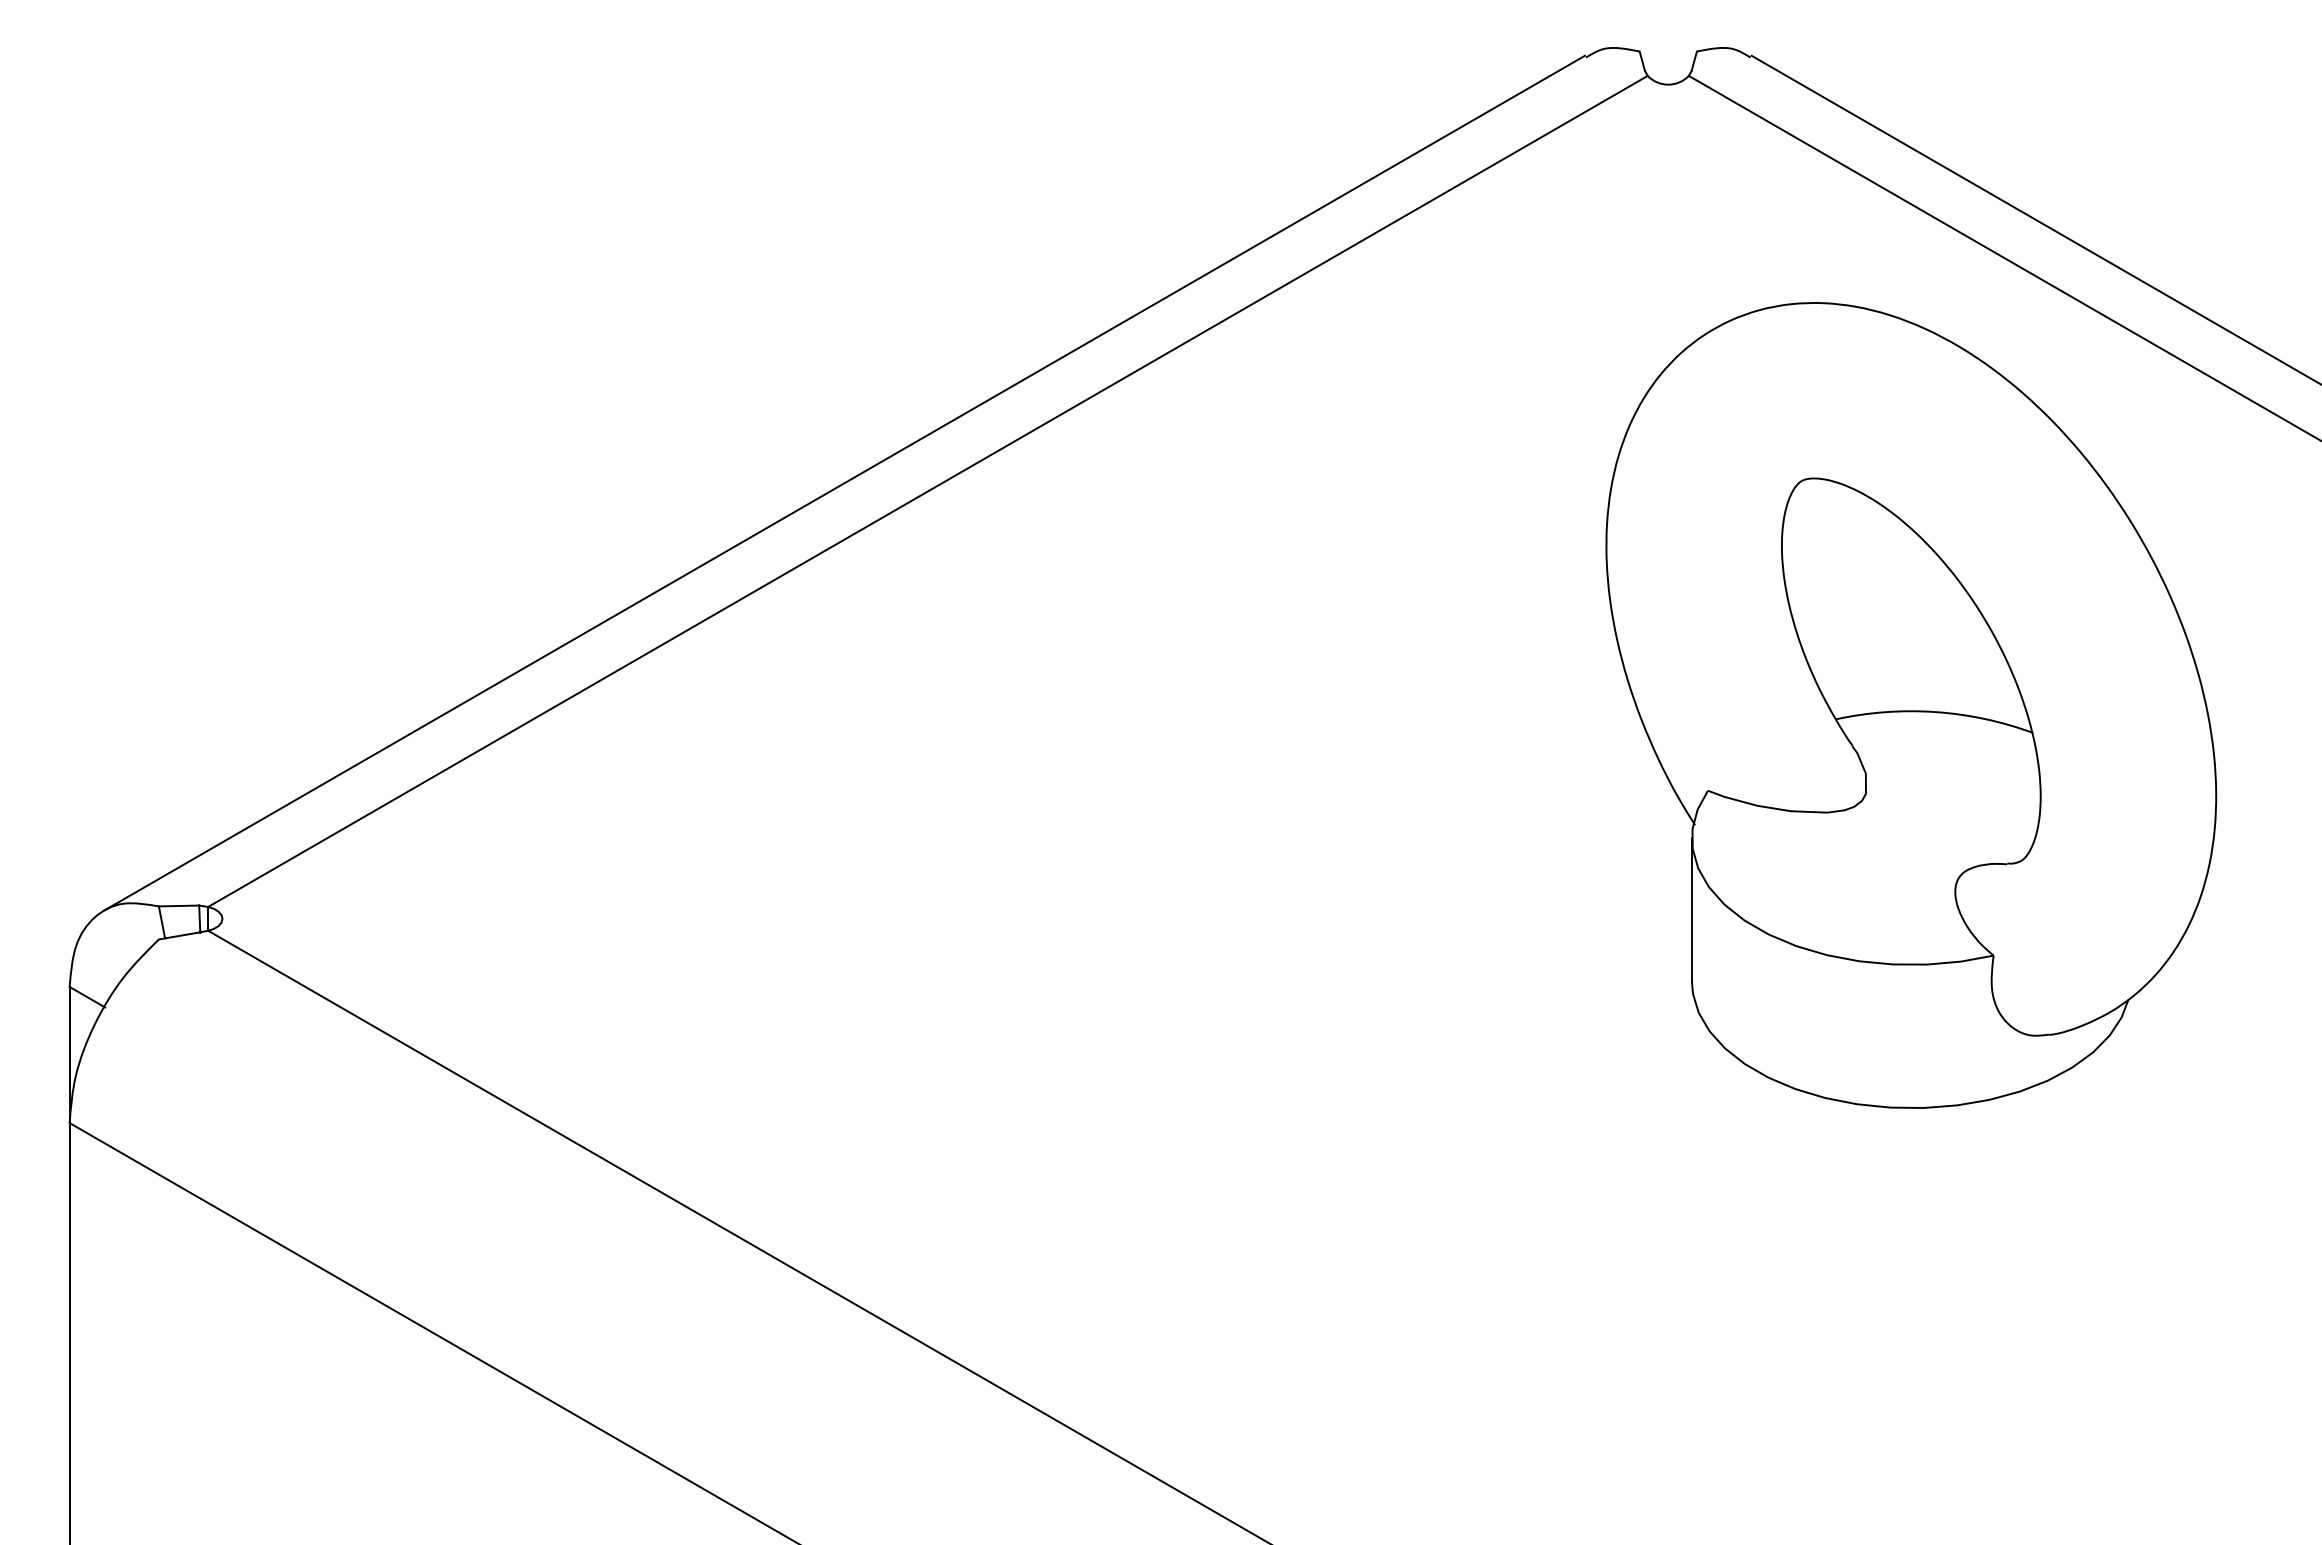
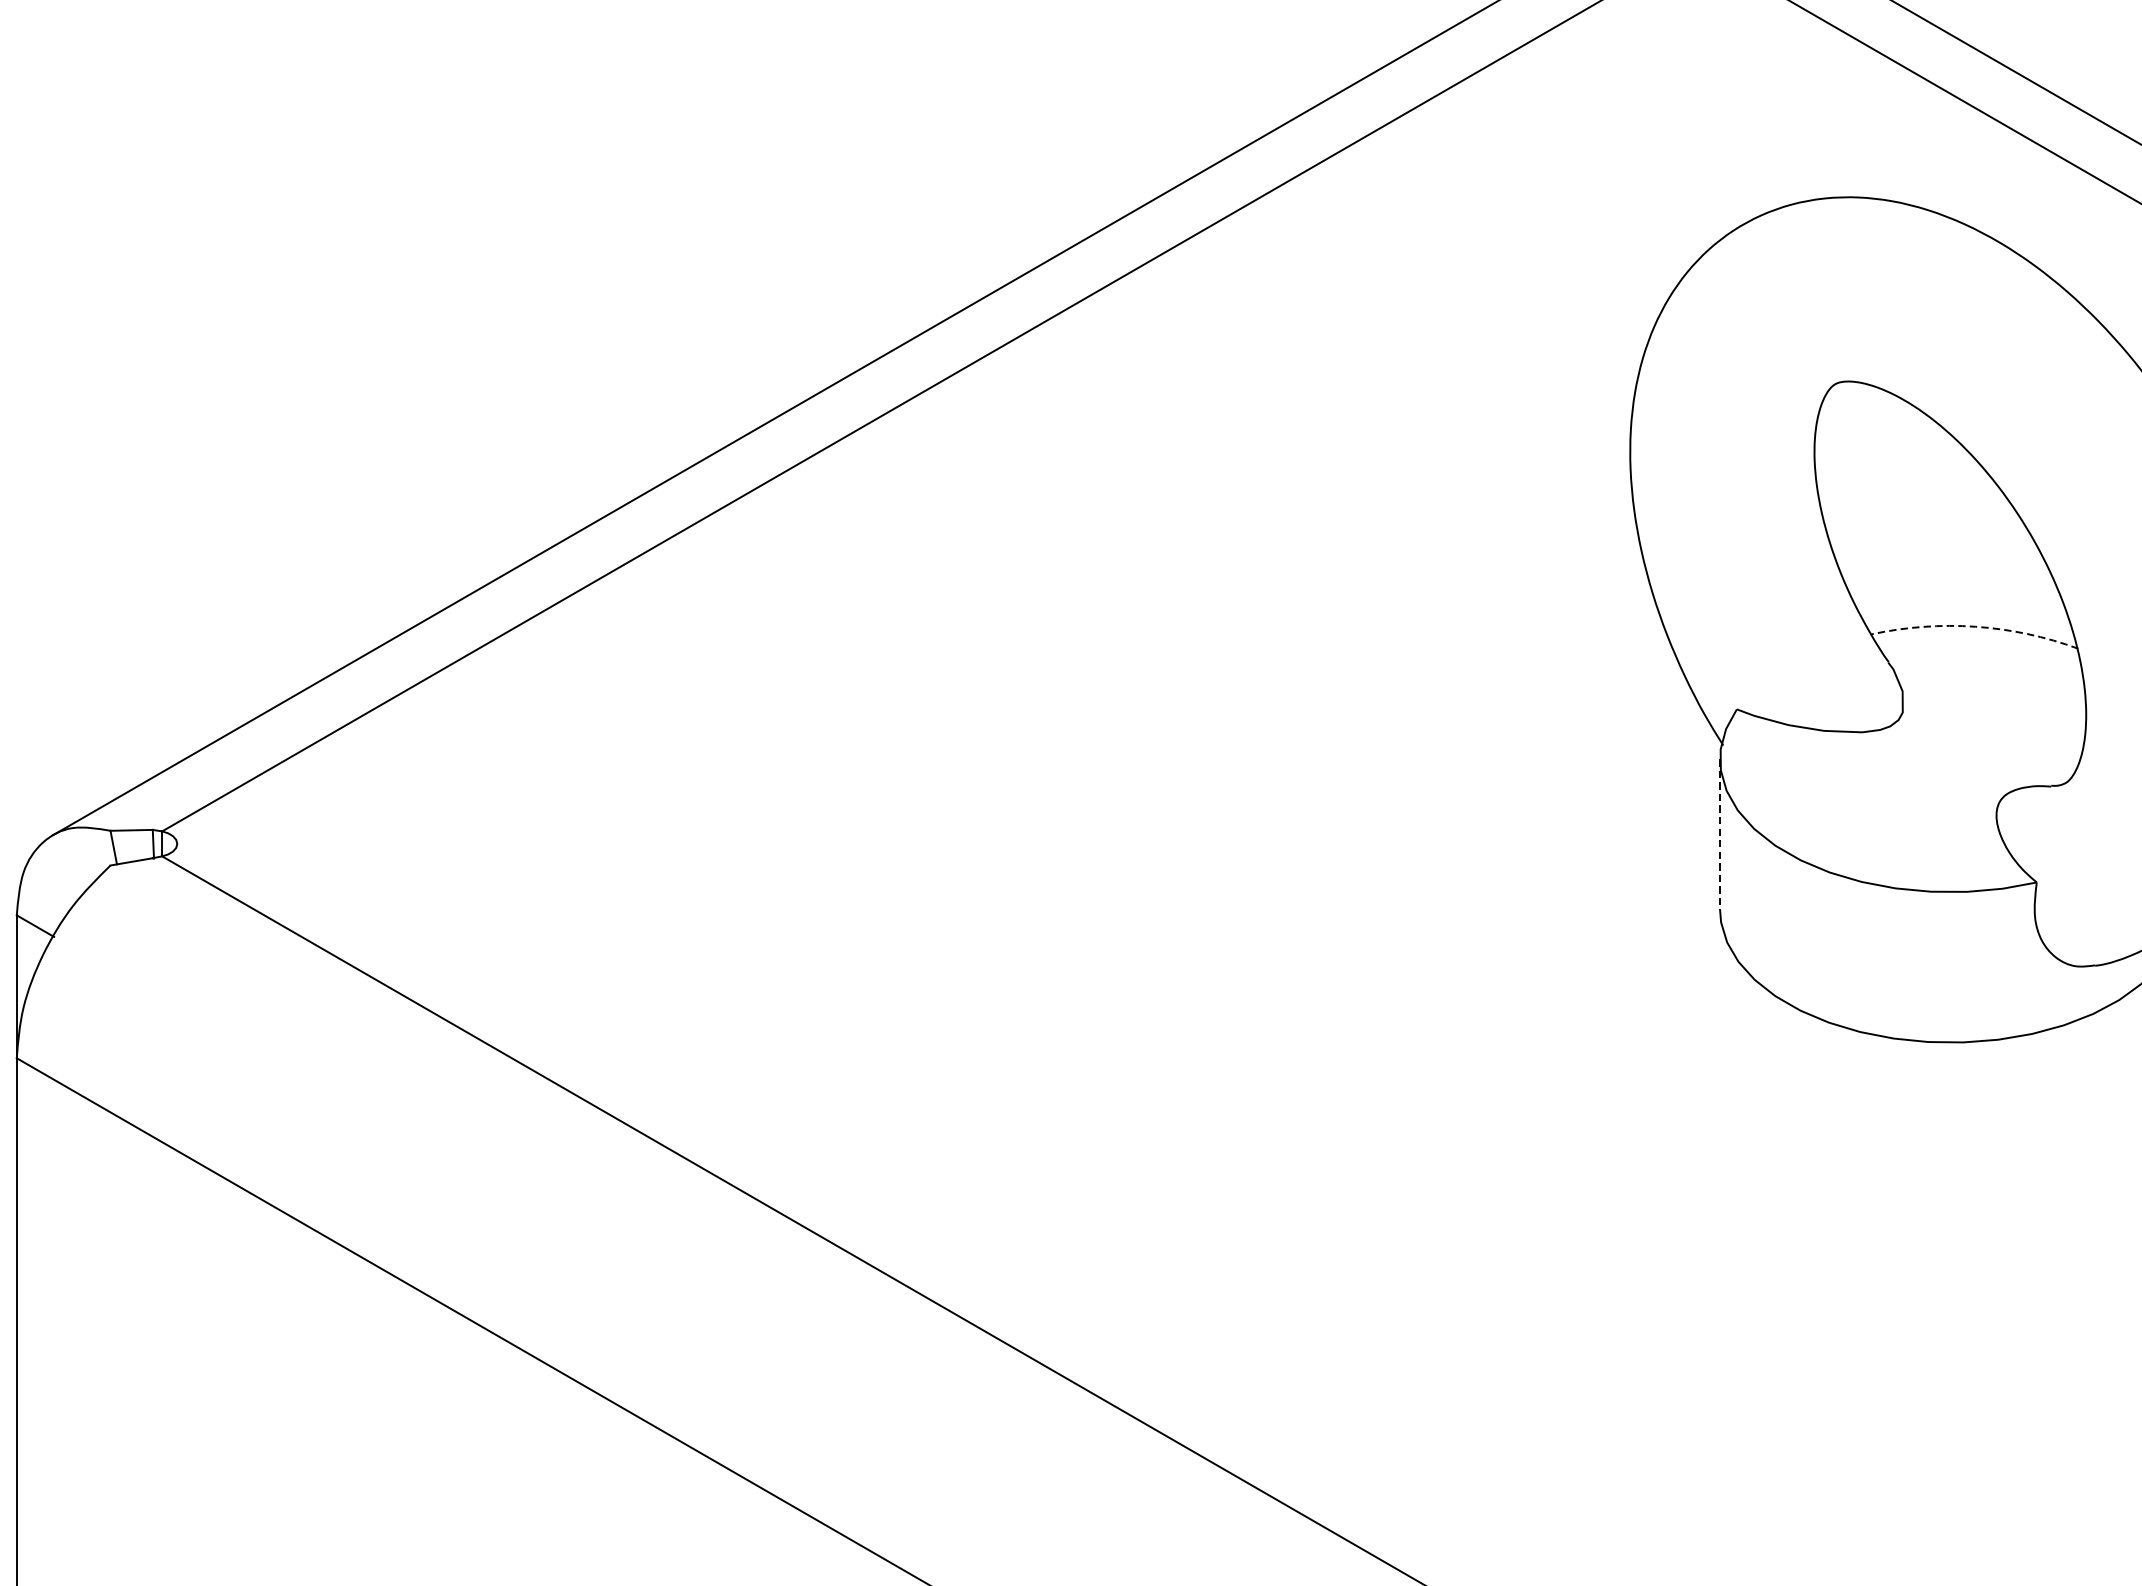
arc: (1935, 712) -> (1975, 627), solid -> dashed
line: (1691, 909) -> (1719, 834), solid -> dashed

